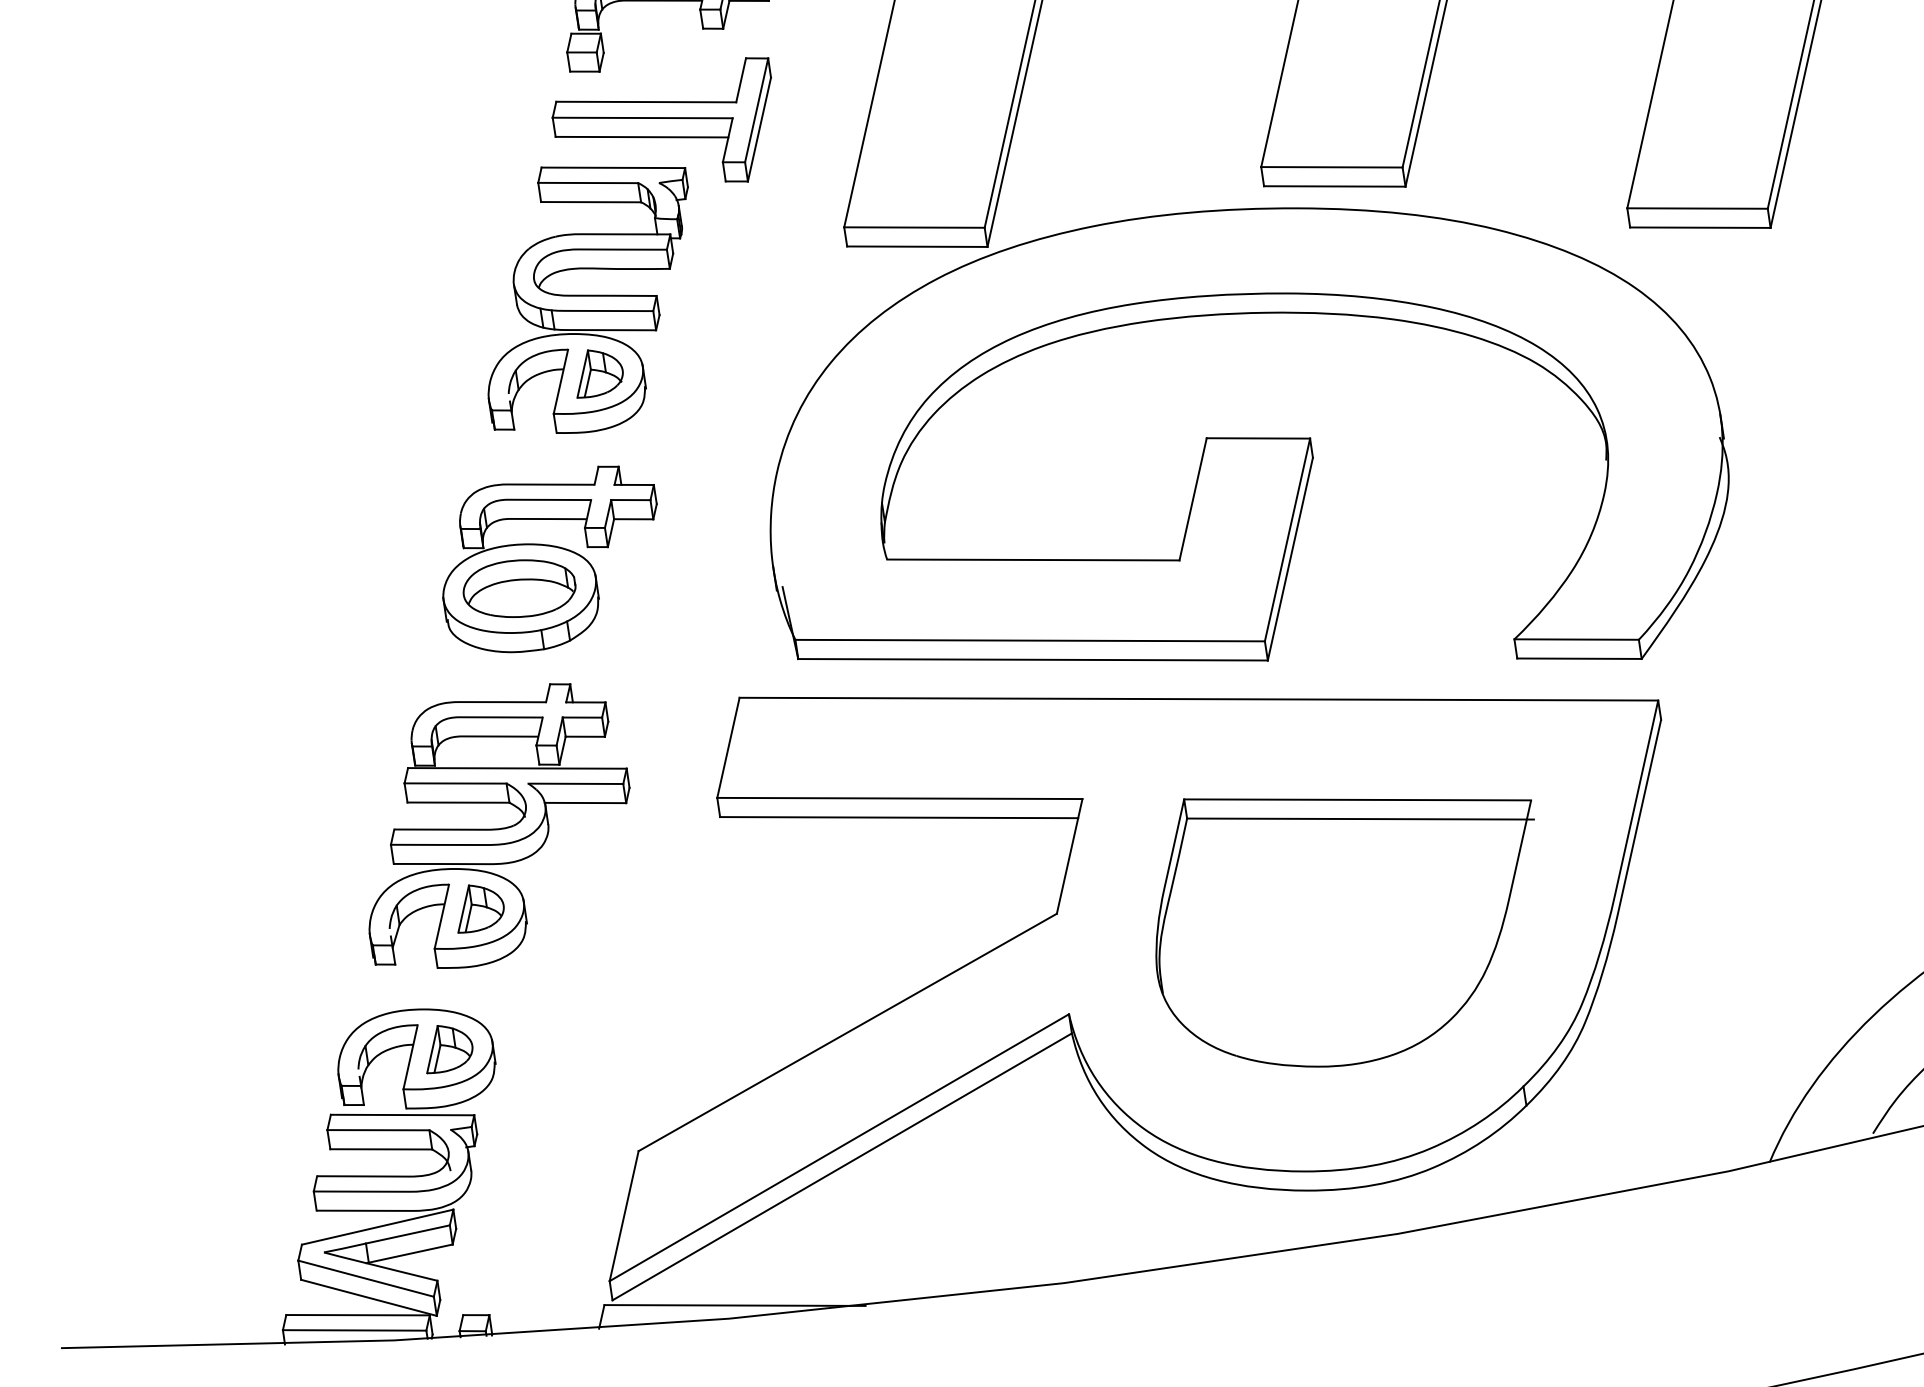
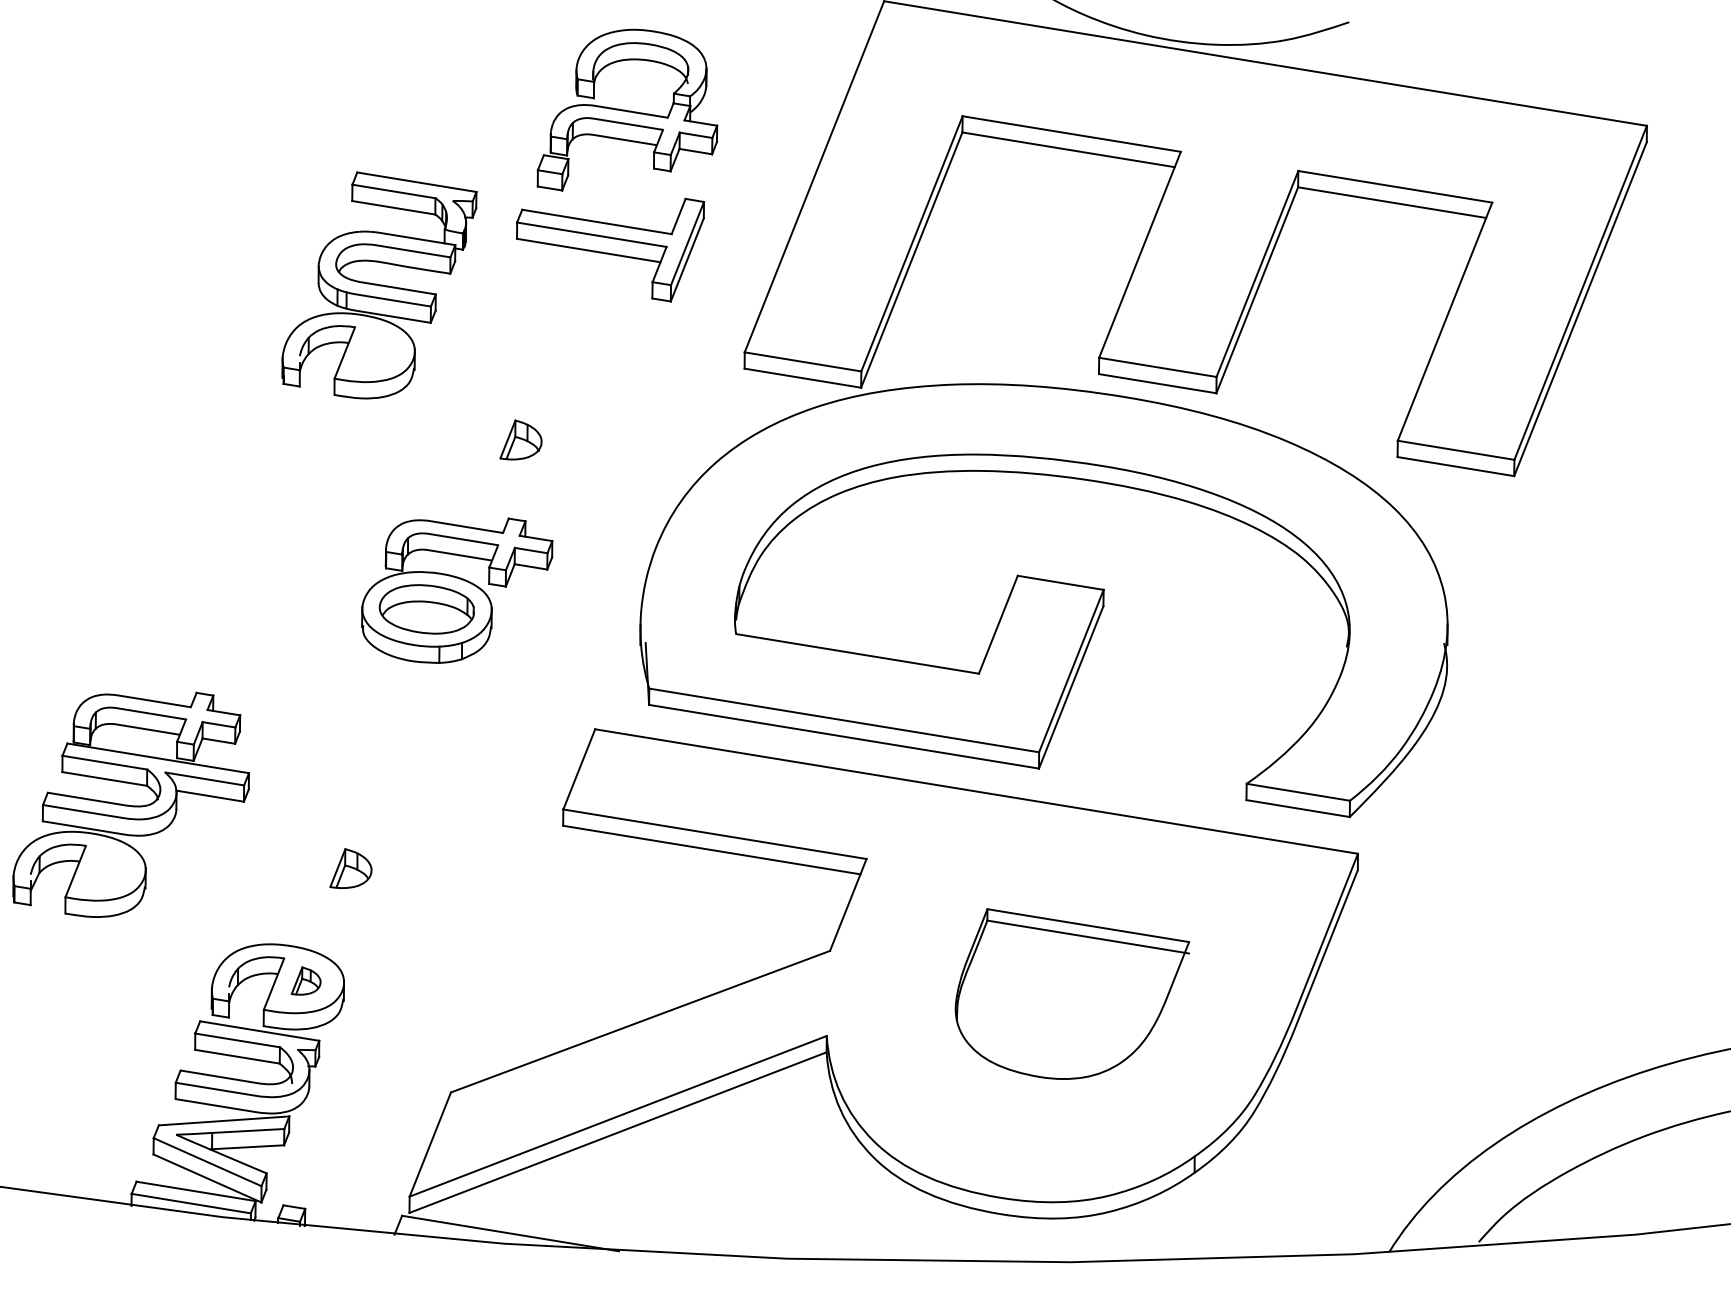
part: (588, 296) -> (379, 285), moved
part: (494, 827) -> (131, 804), moved
part: (1349, 918) -> (1072, 993), size x0.7
part: (446, 1047) -> (305, 980), size x0.7

